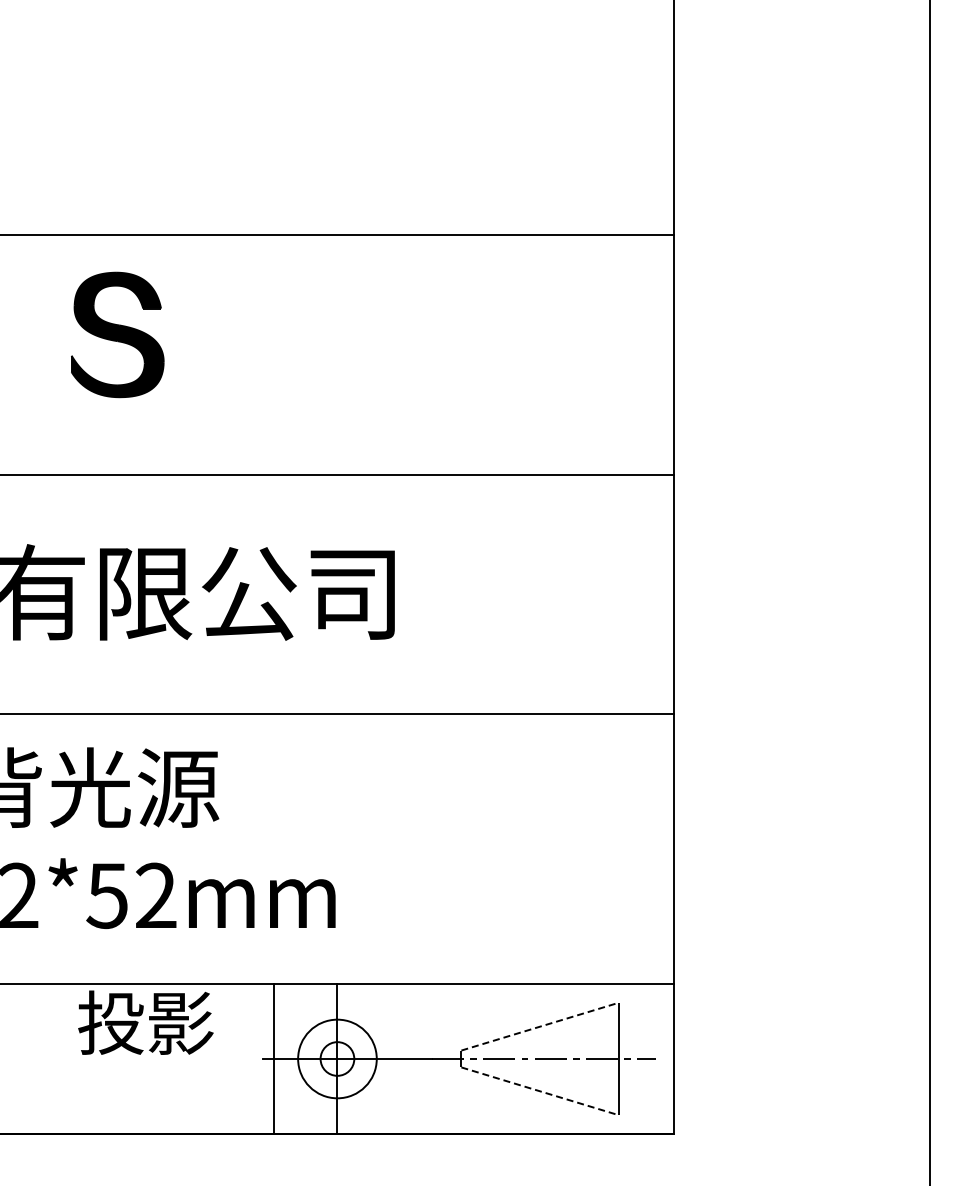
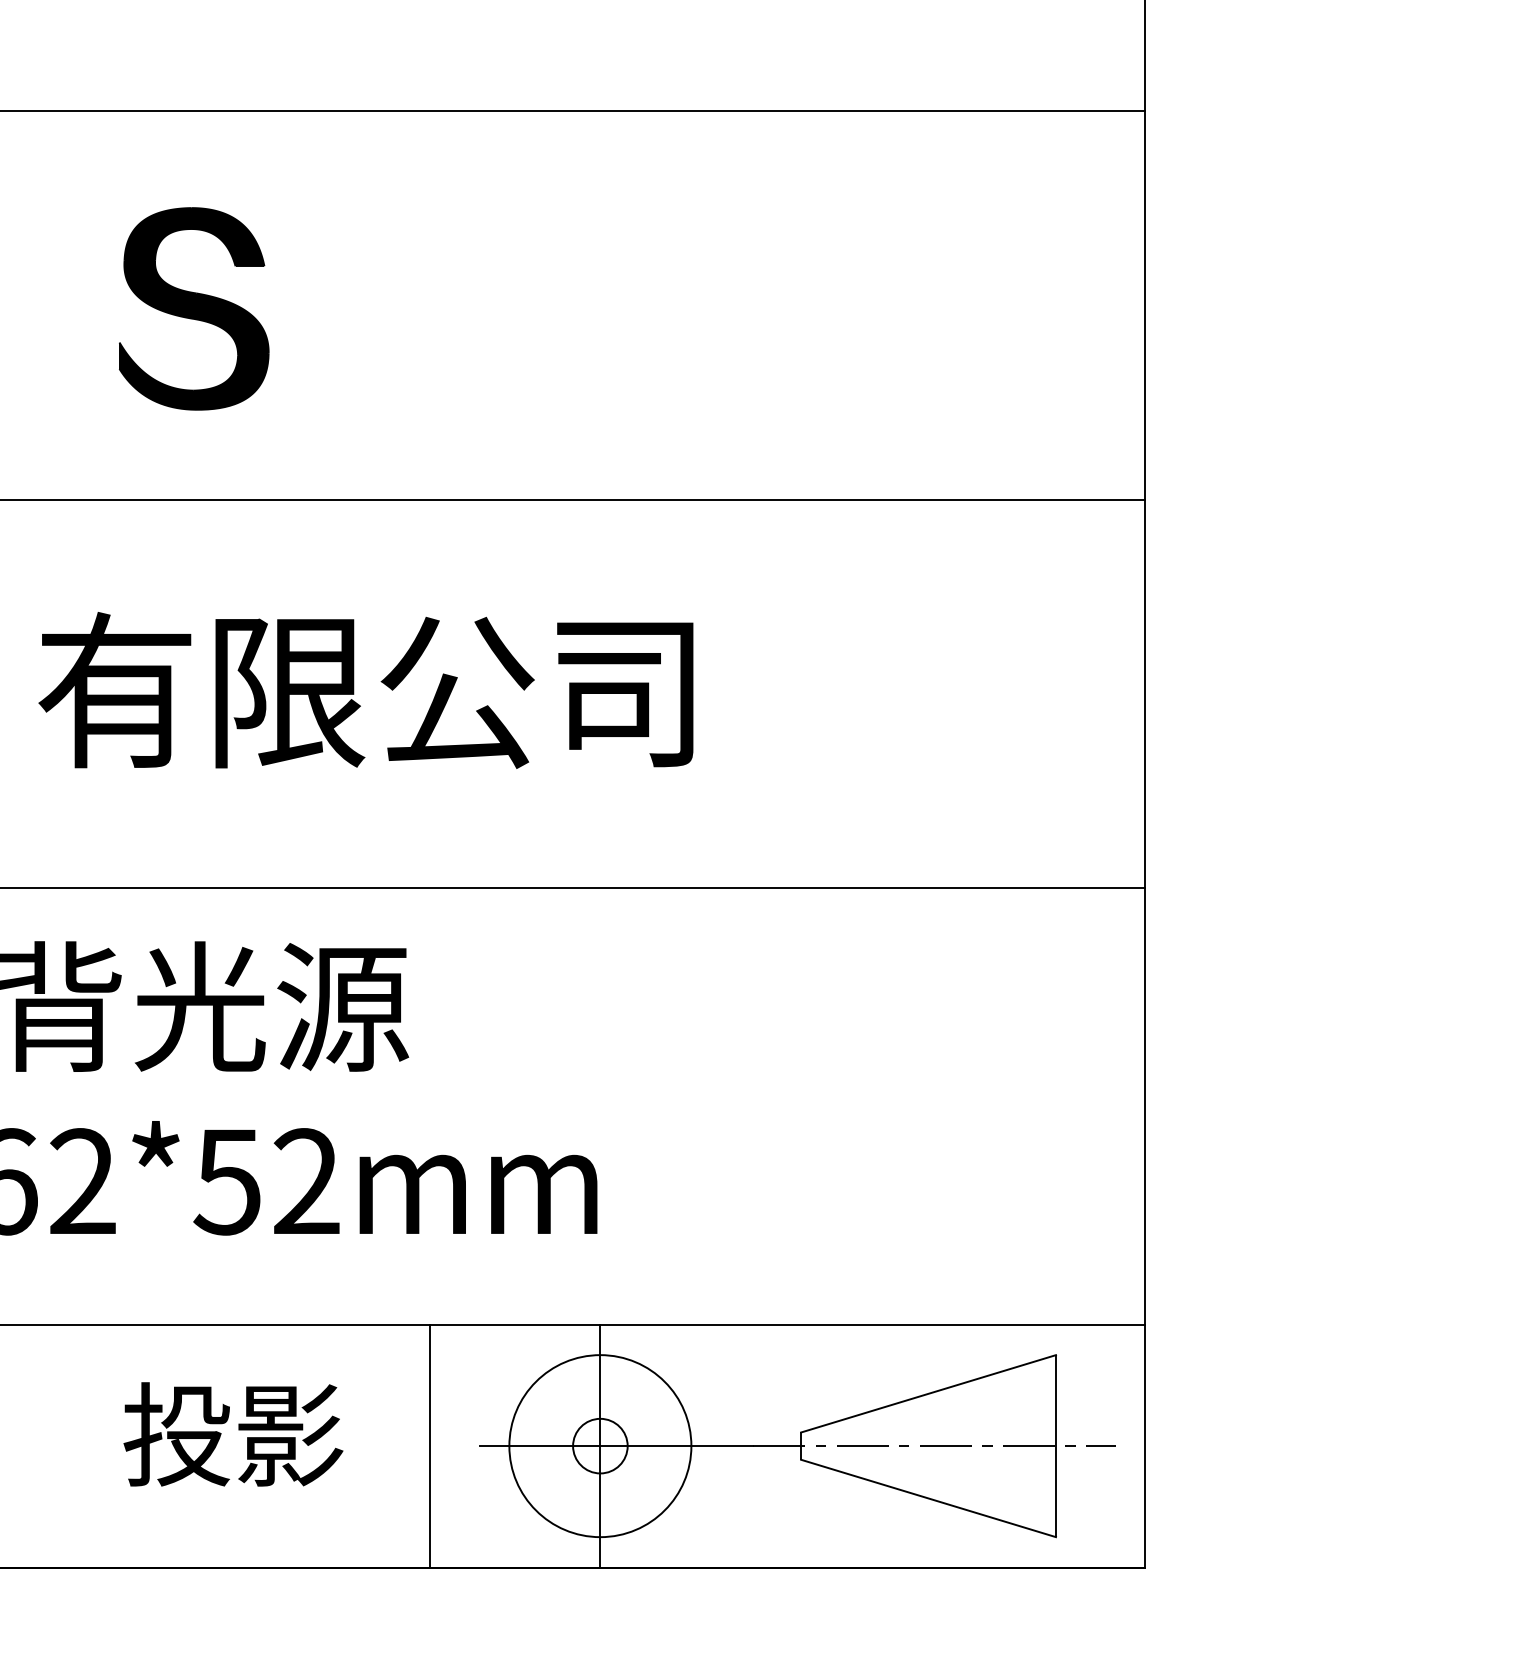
part: (117, 334) -> (193, 308), moved
text: (145, 1022) -> (232, 1434), moved
line: (540, 1026) -> (929, 1393), dashed -> solid
line: (274, 1058) -> (430, 1445), moved
circle: (337, 1058) -> (600, 1445), size x1.43
line: (540, 1091) -> (929, 1498), dashed -> solid

